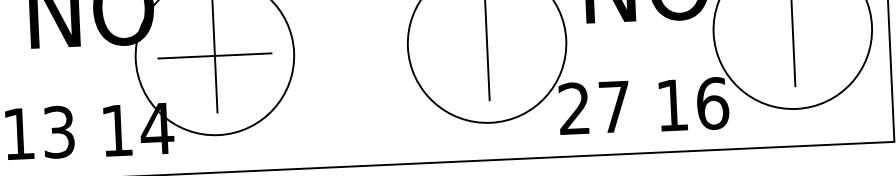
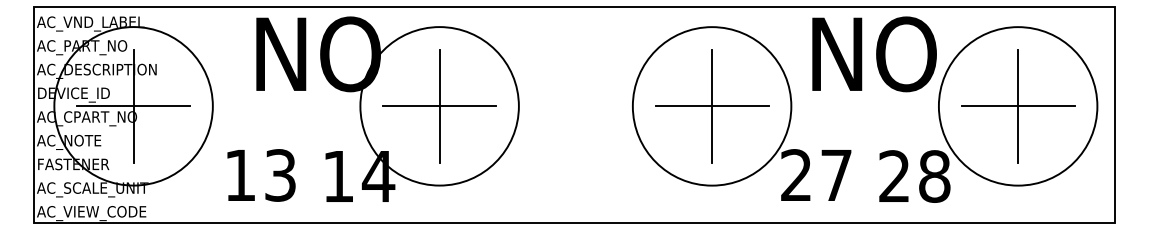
line: (792, 29) -> (1017, 106), added
line: (486, 43) -> (711, 106), added
text: (692, 104) -> (914, 176), 16 -> 28

